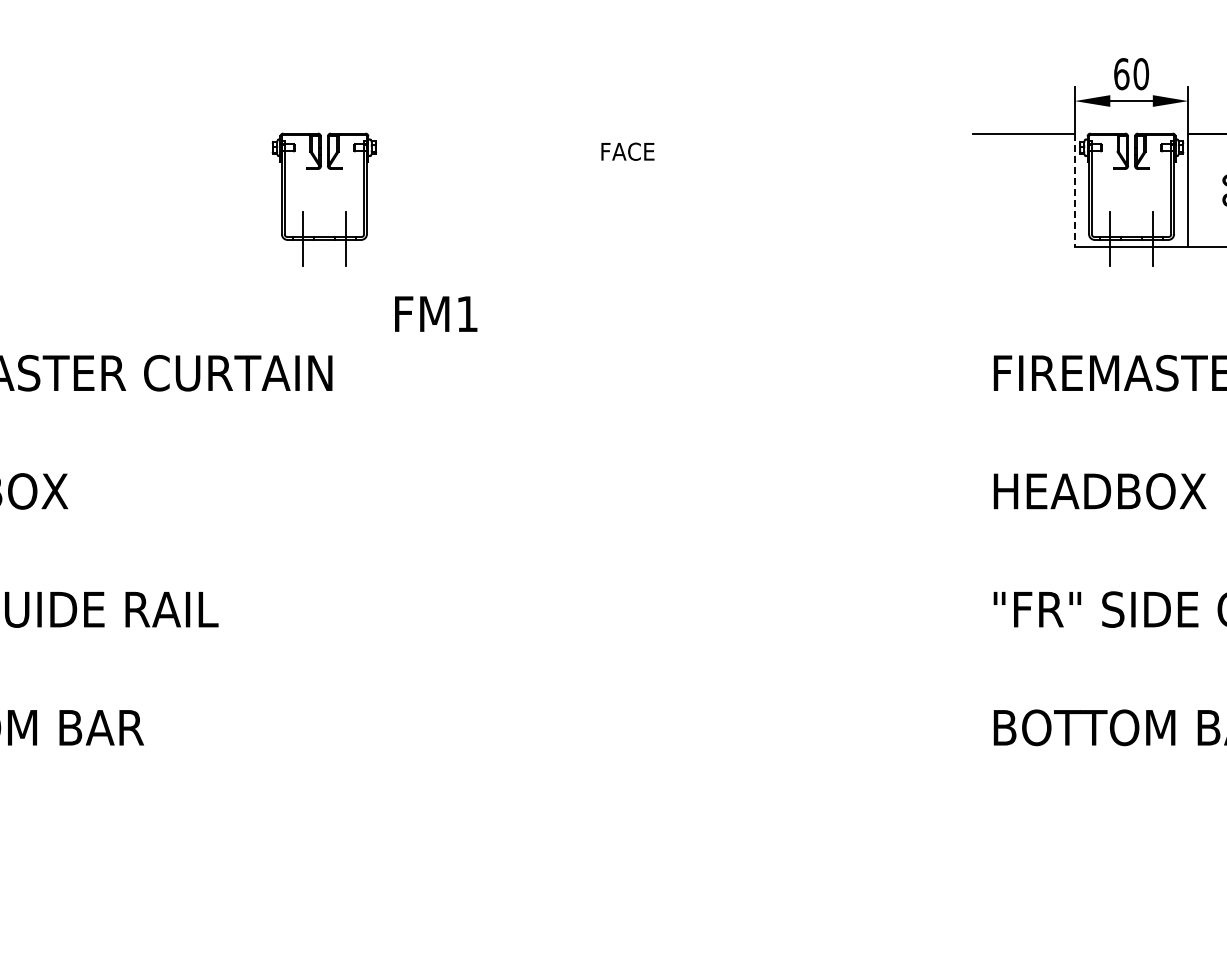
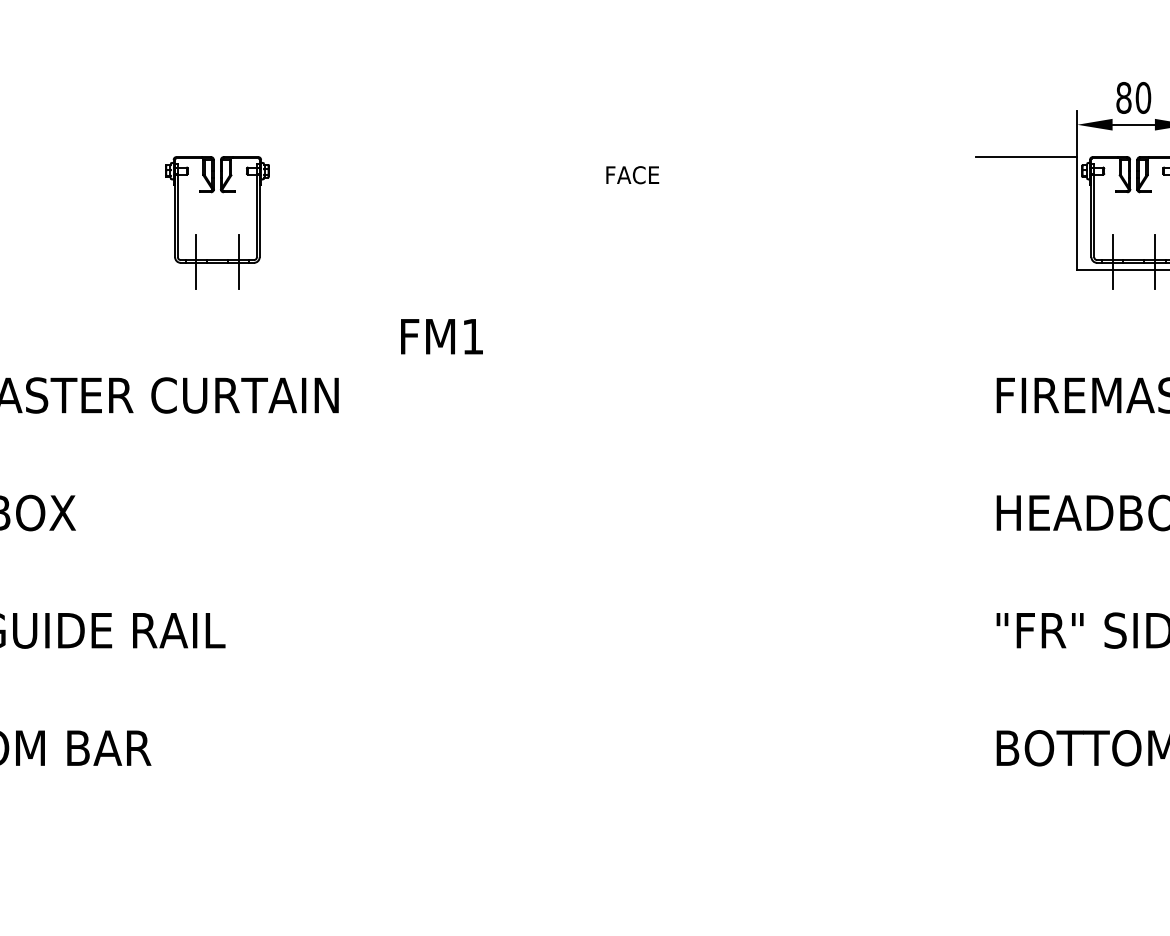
text: (1121, 74) -> (1123, 98), 60 -> 80
line: (1074, 190) -> (1076, 213), dashed -> solid
part: (303, 211) -> (196, 234), moved

